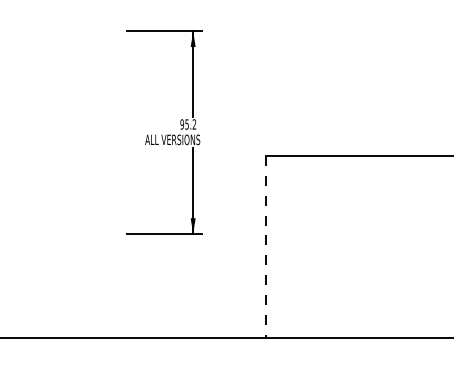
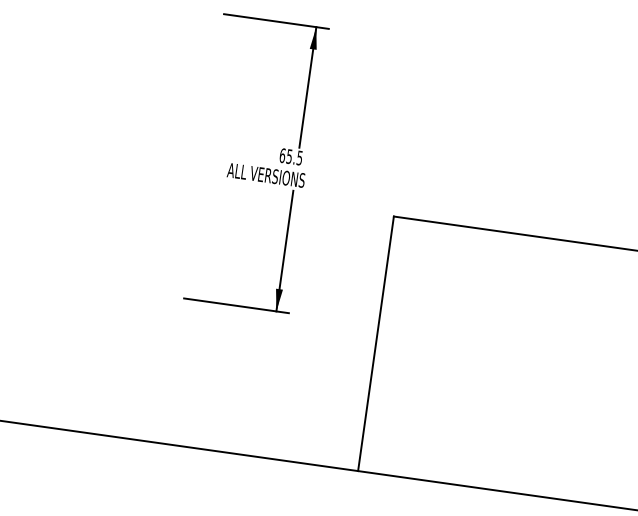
text: (188, 124) -> (291, 156), 95.2 -> 65.5
line: (266, 246) -> (376, 343), dashed -> solid

